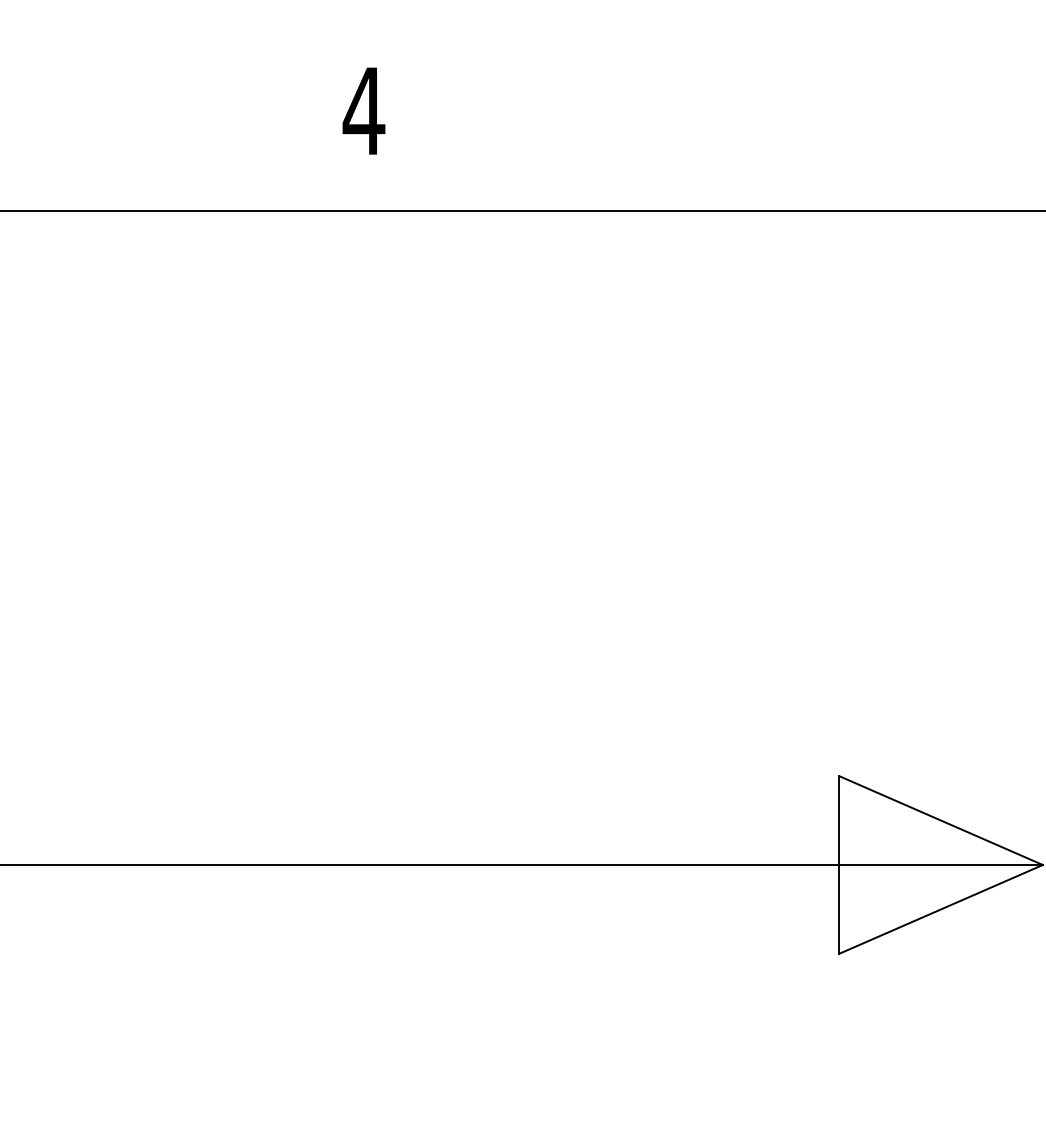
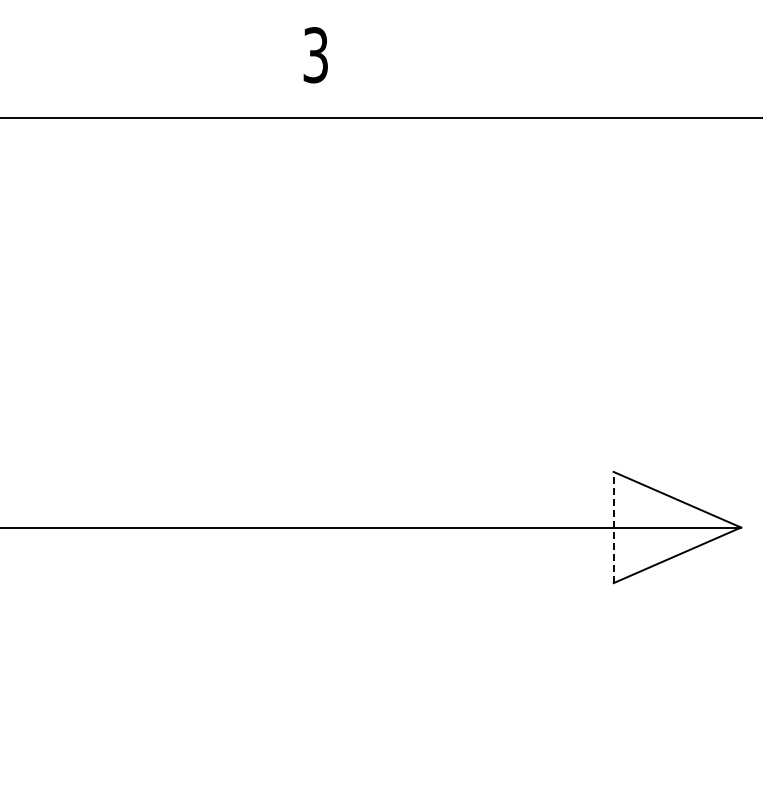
text: (363, 111) -> (315, 55), 4 -> 3
line: (839, 864) -> (613, 527), solid -> dashed

